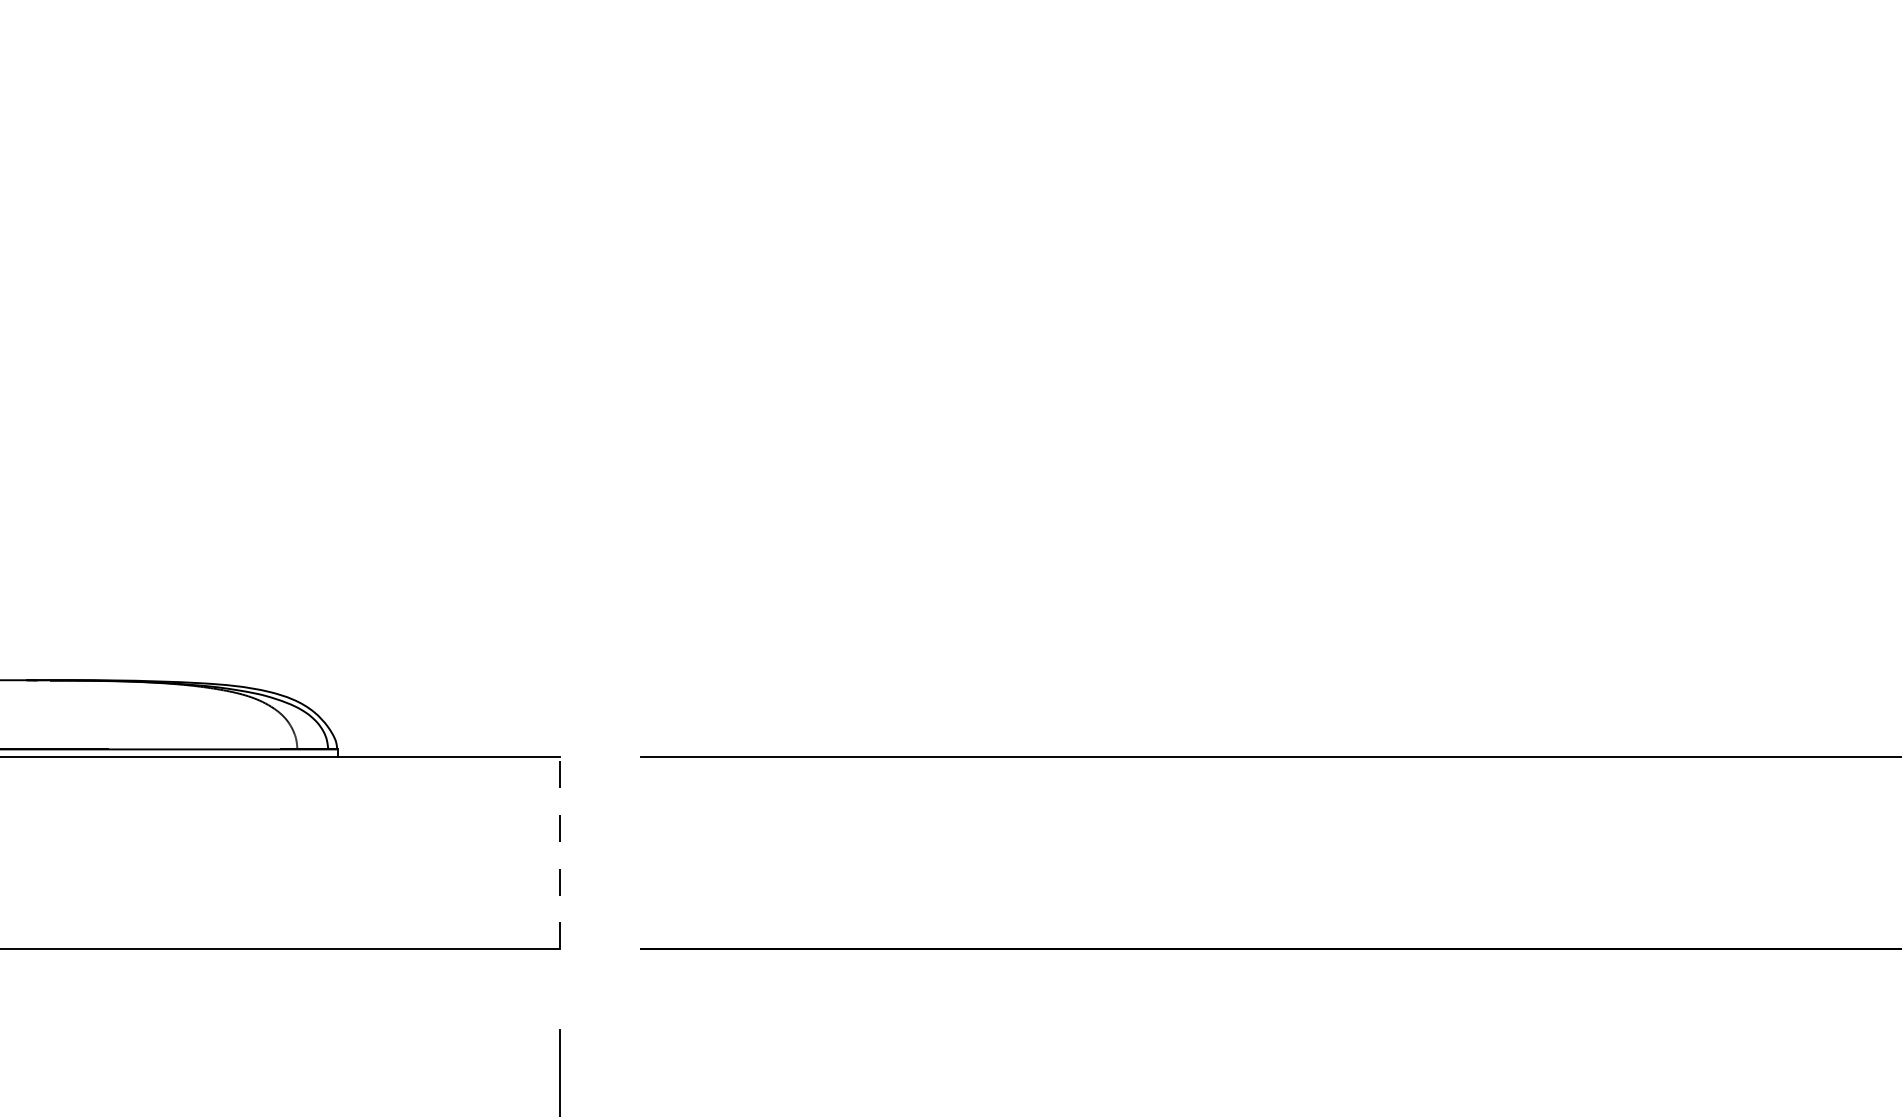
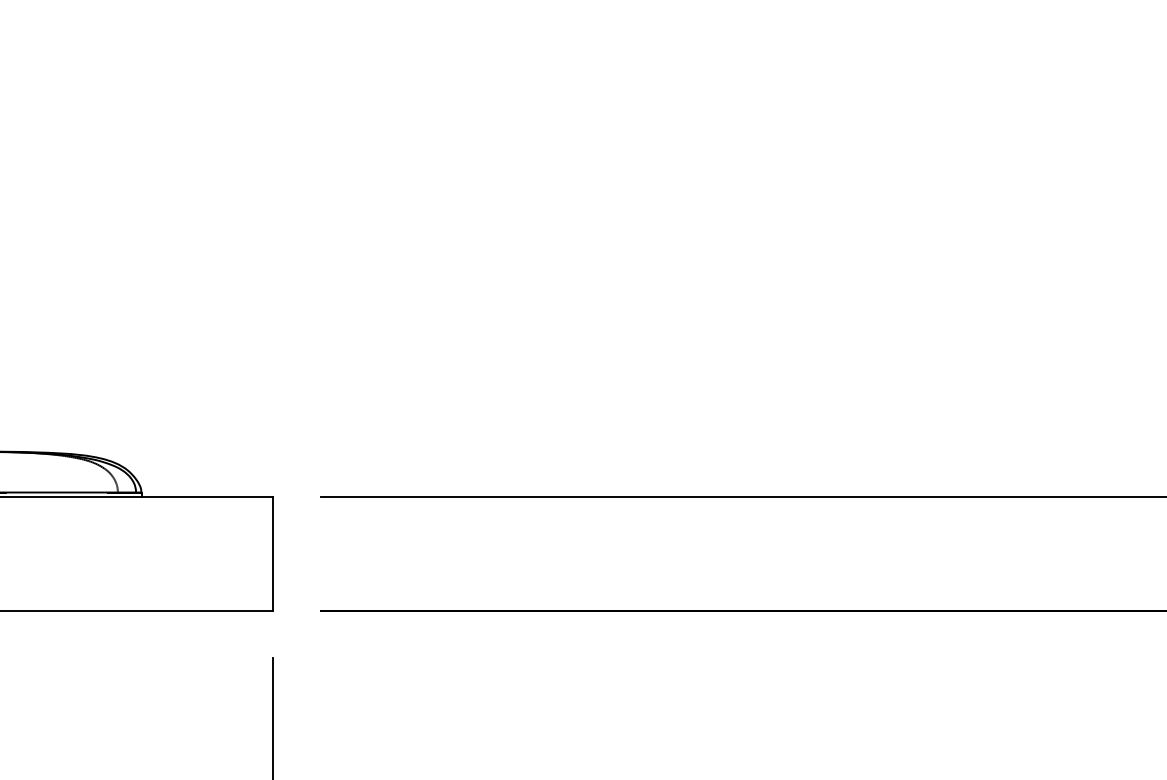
line: (560, 852) -> (273, 553), dashed -> solid

